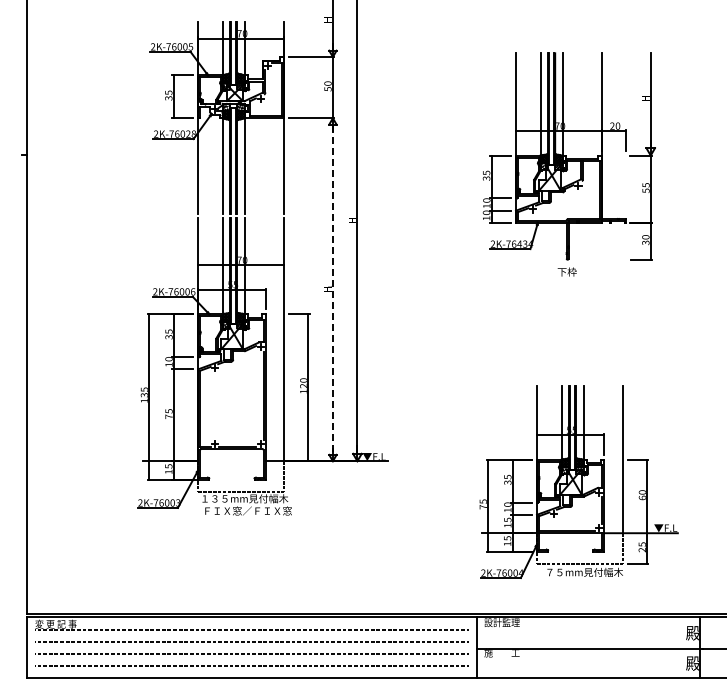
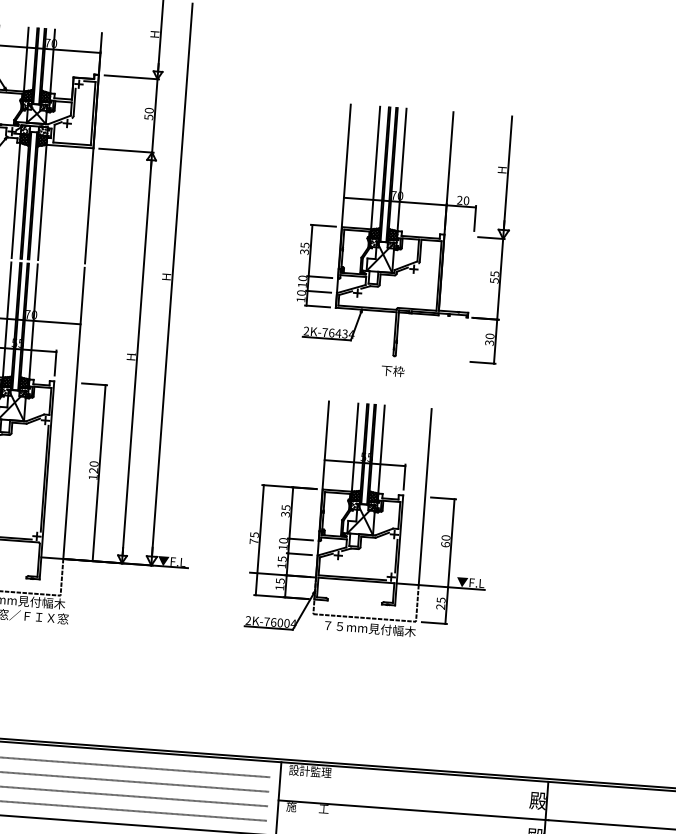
part: (568, 164) -> (403, 242), moved
line: (332, 290) -> (136, 358), dashed -> solid
part: (578, 481) -> (370, 519), moved

